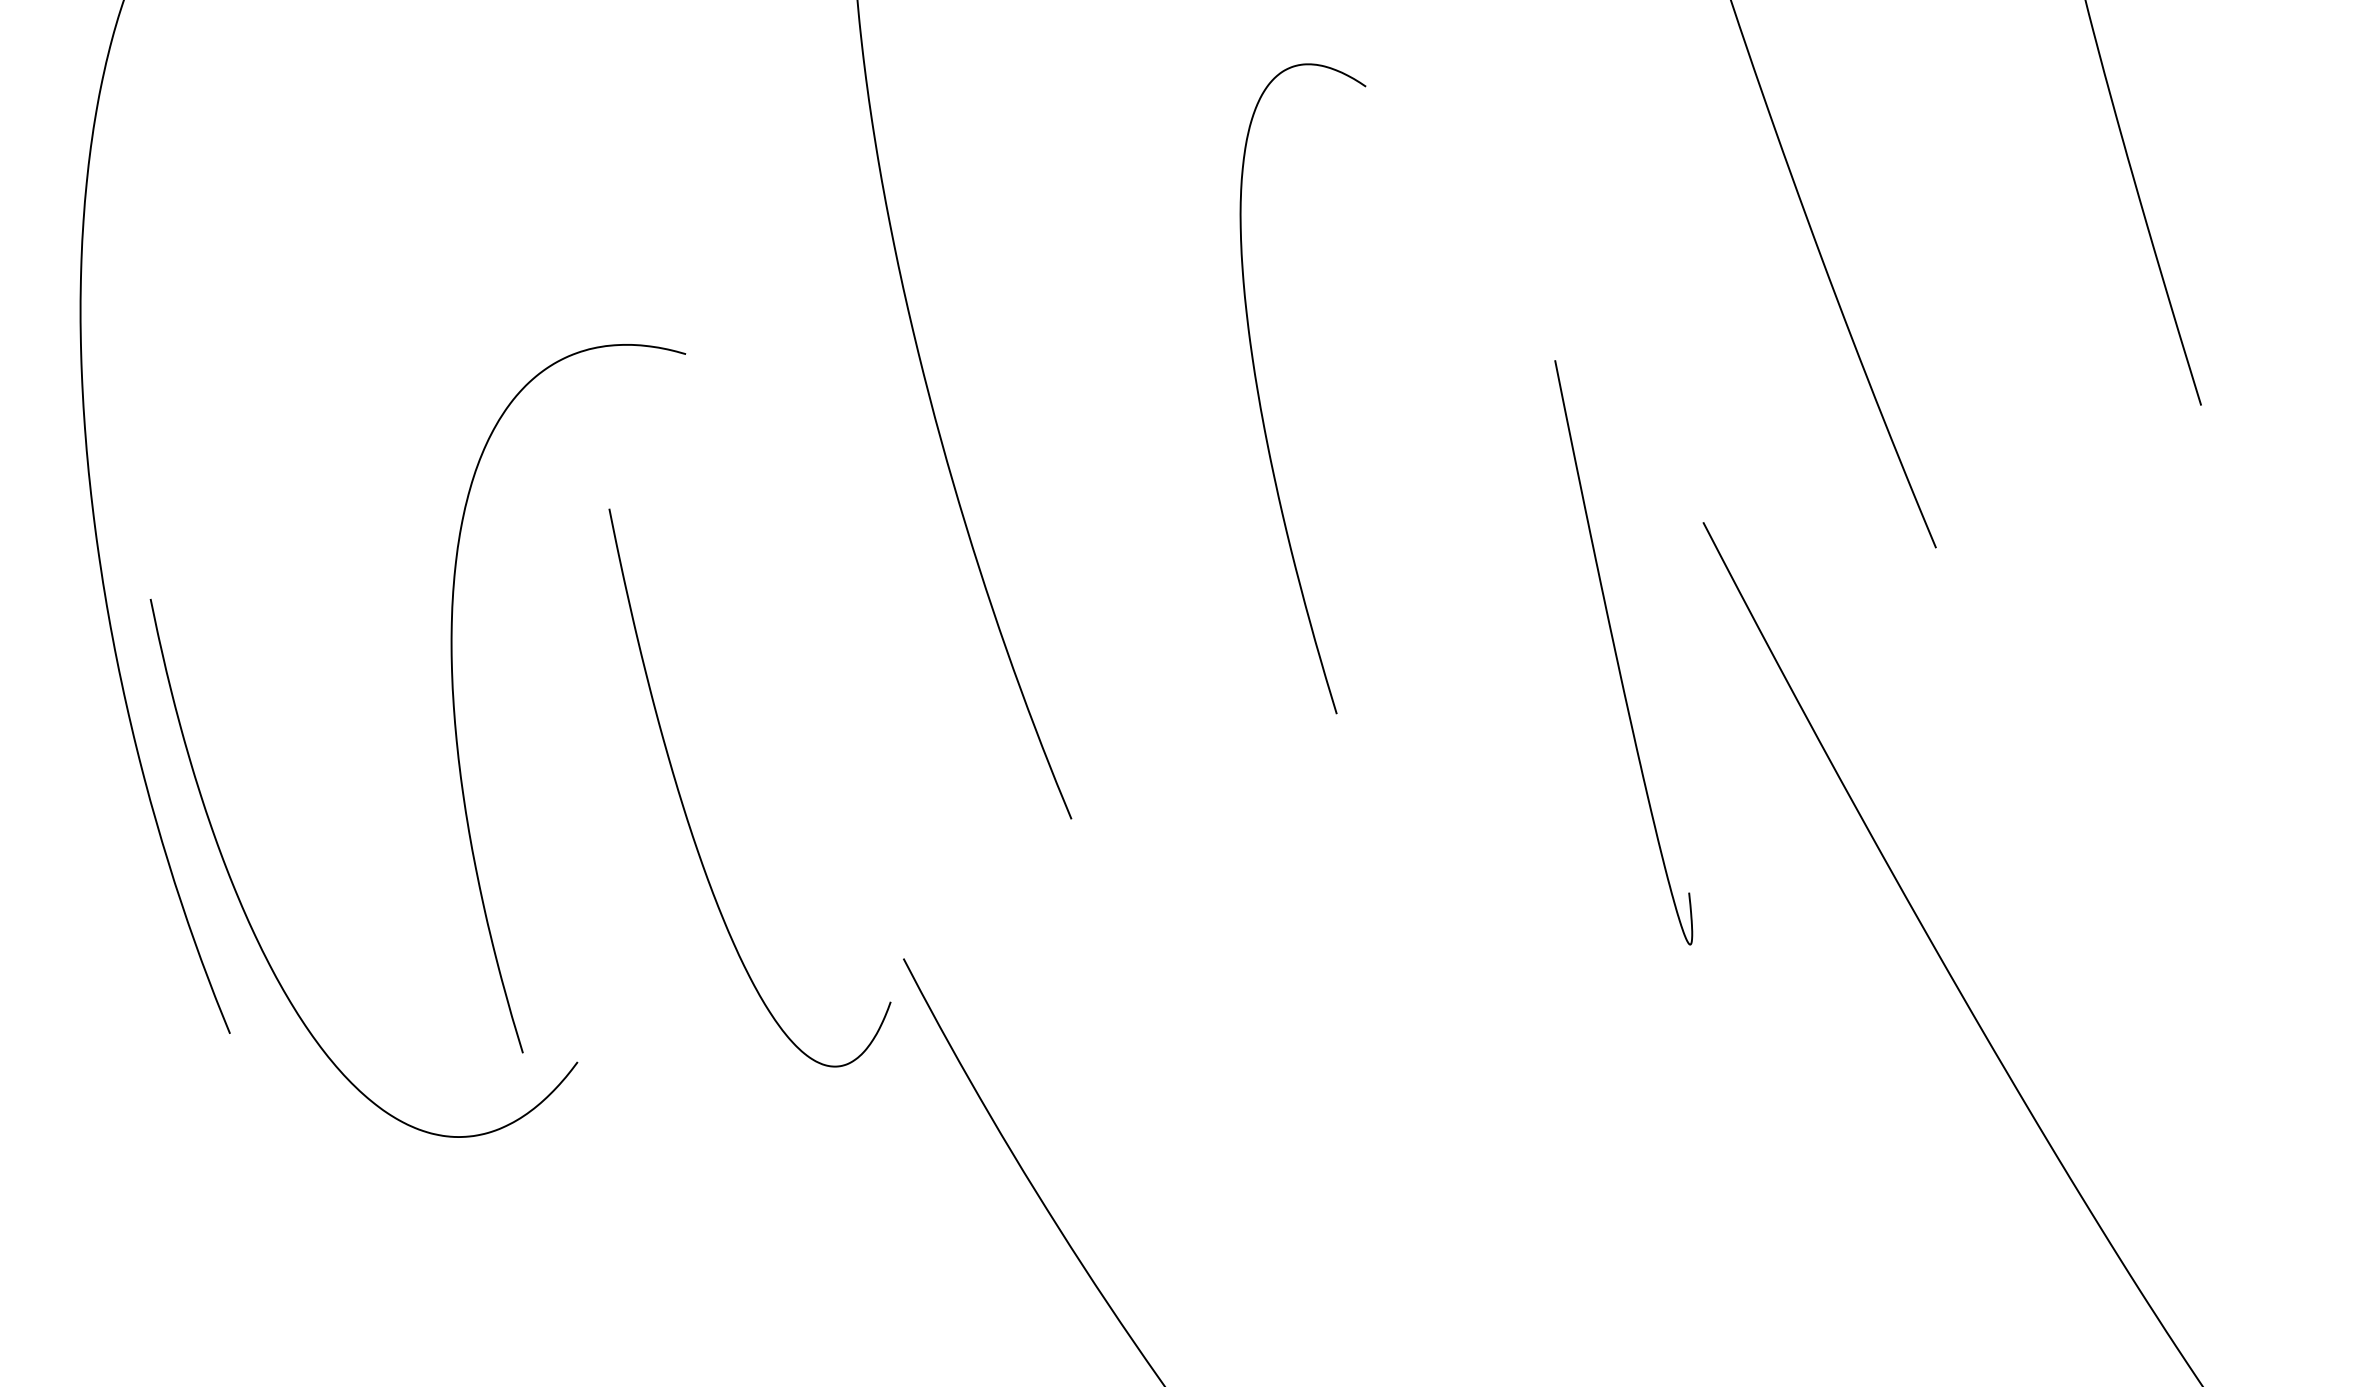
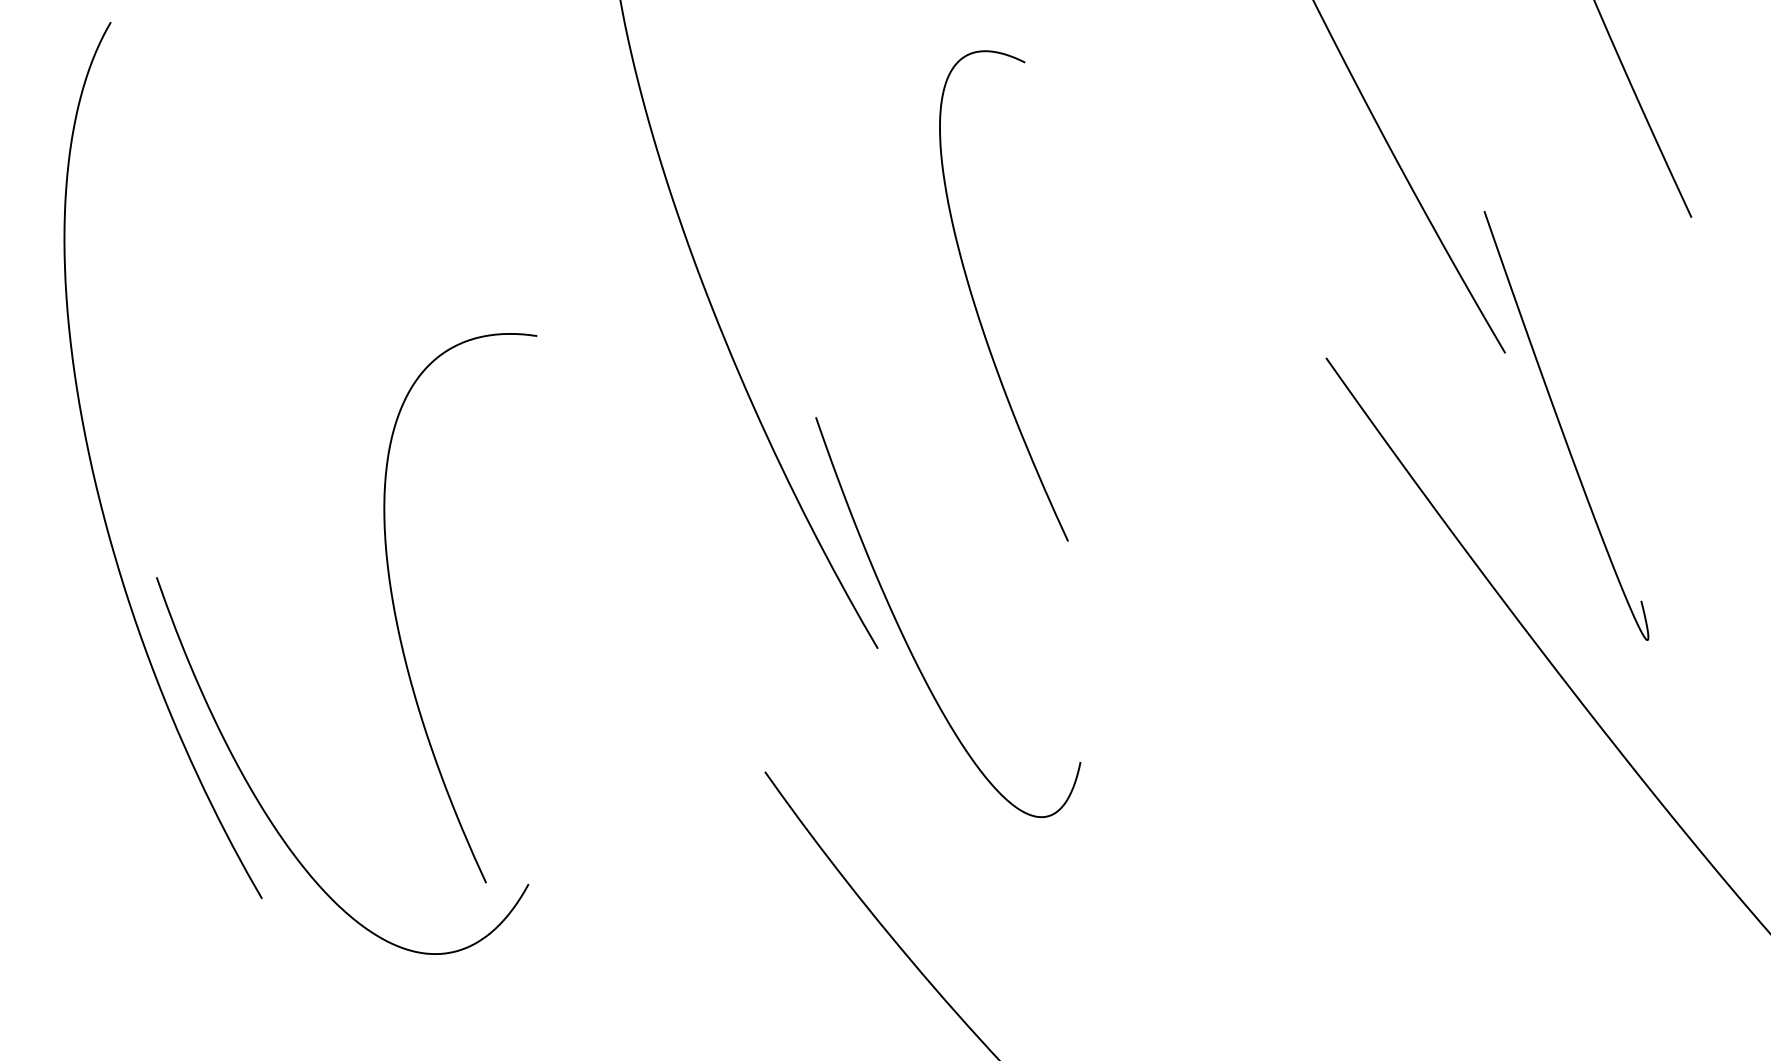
curve: (1617, 655) -> (1562, 428), moved
curve: (685, 809) -> (904, 637), moved

